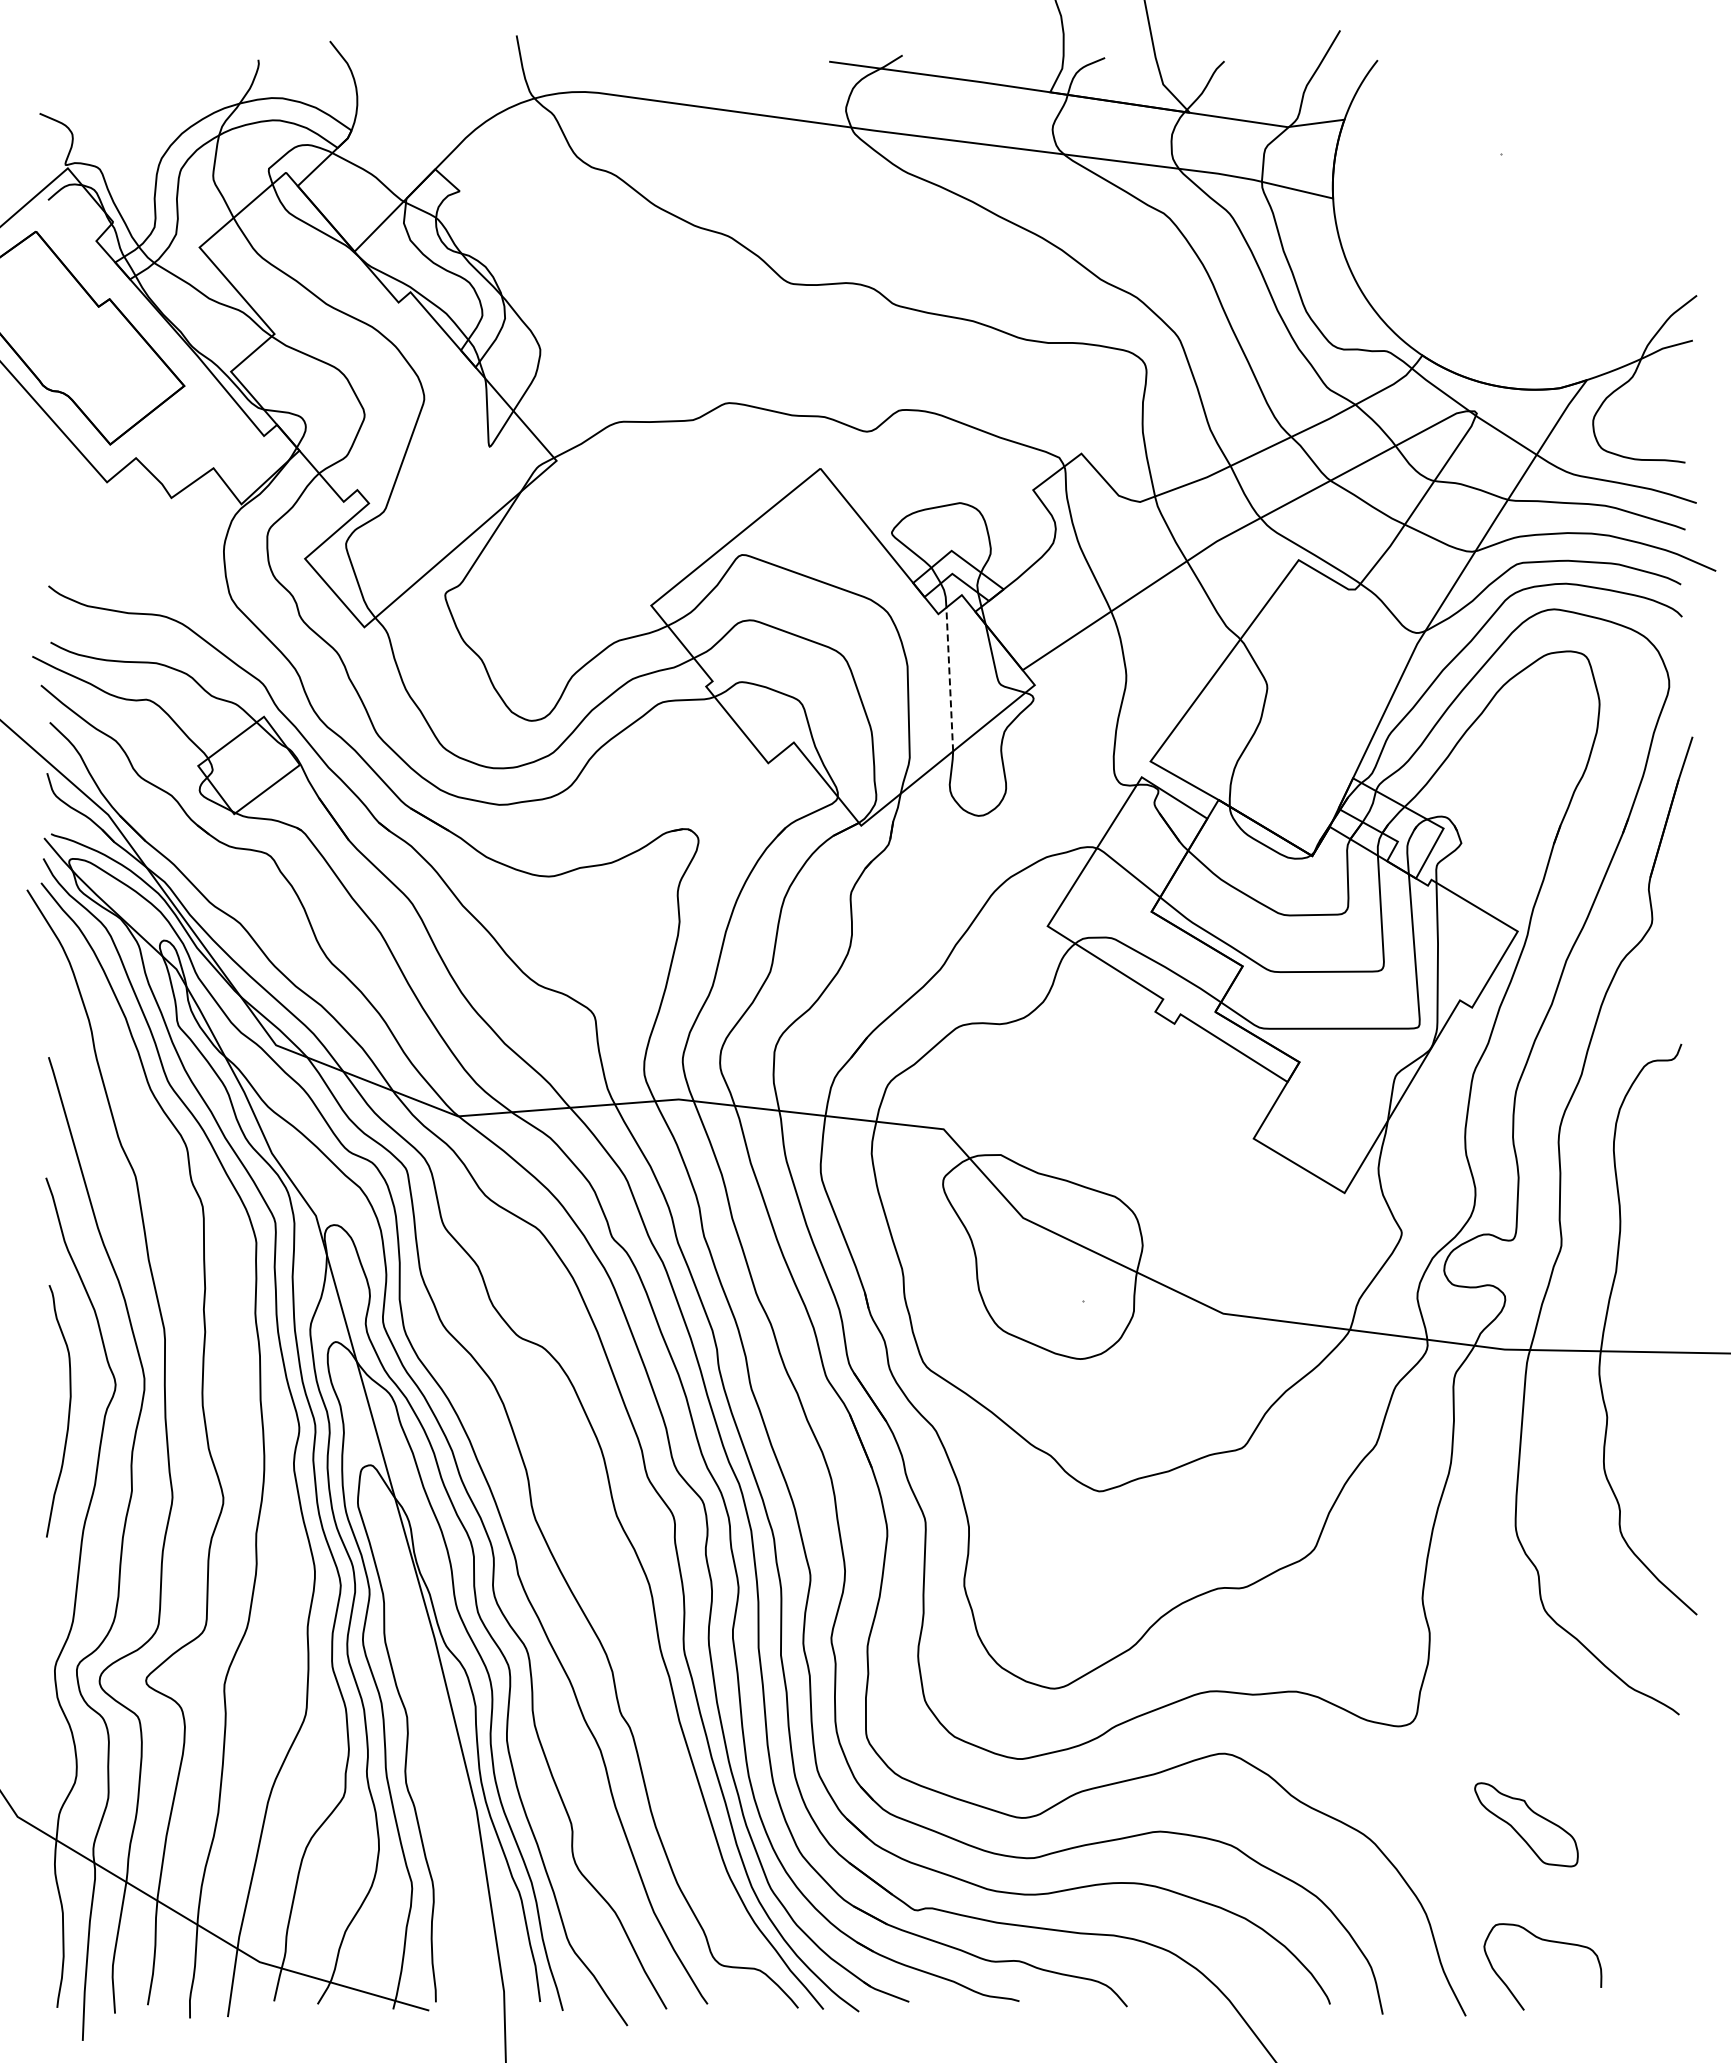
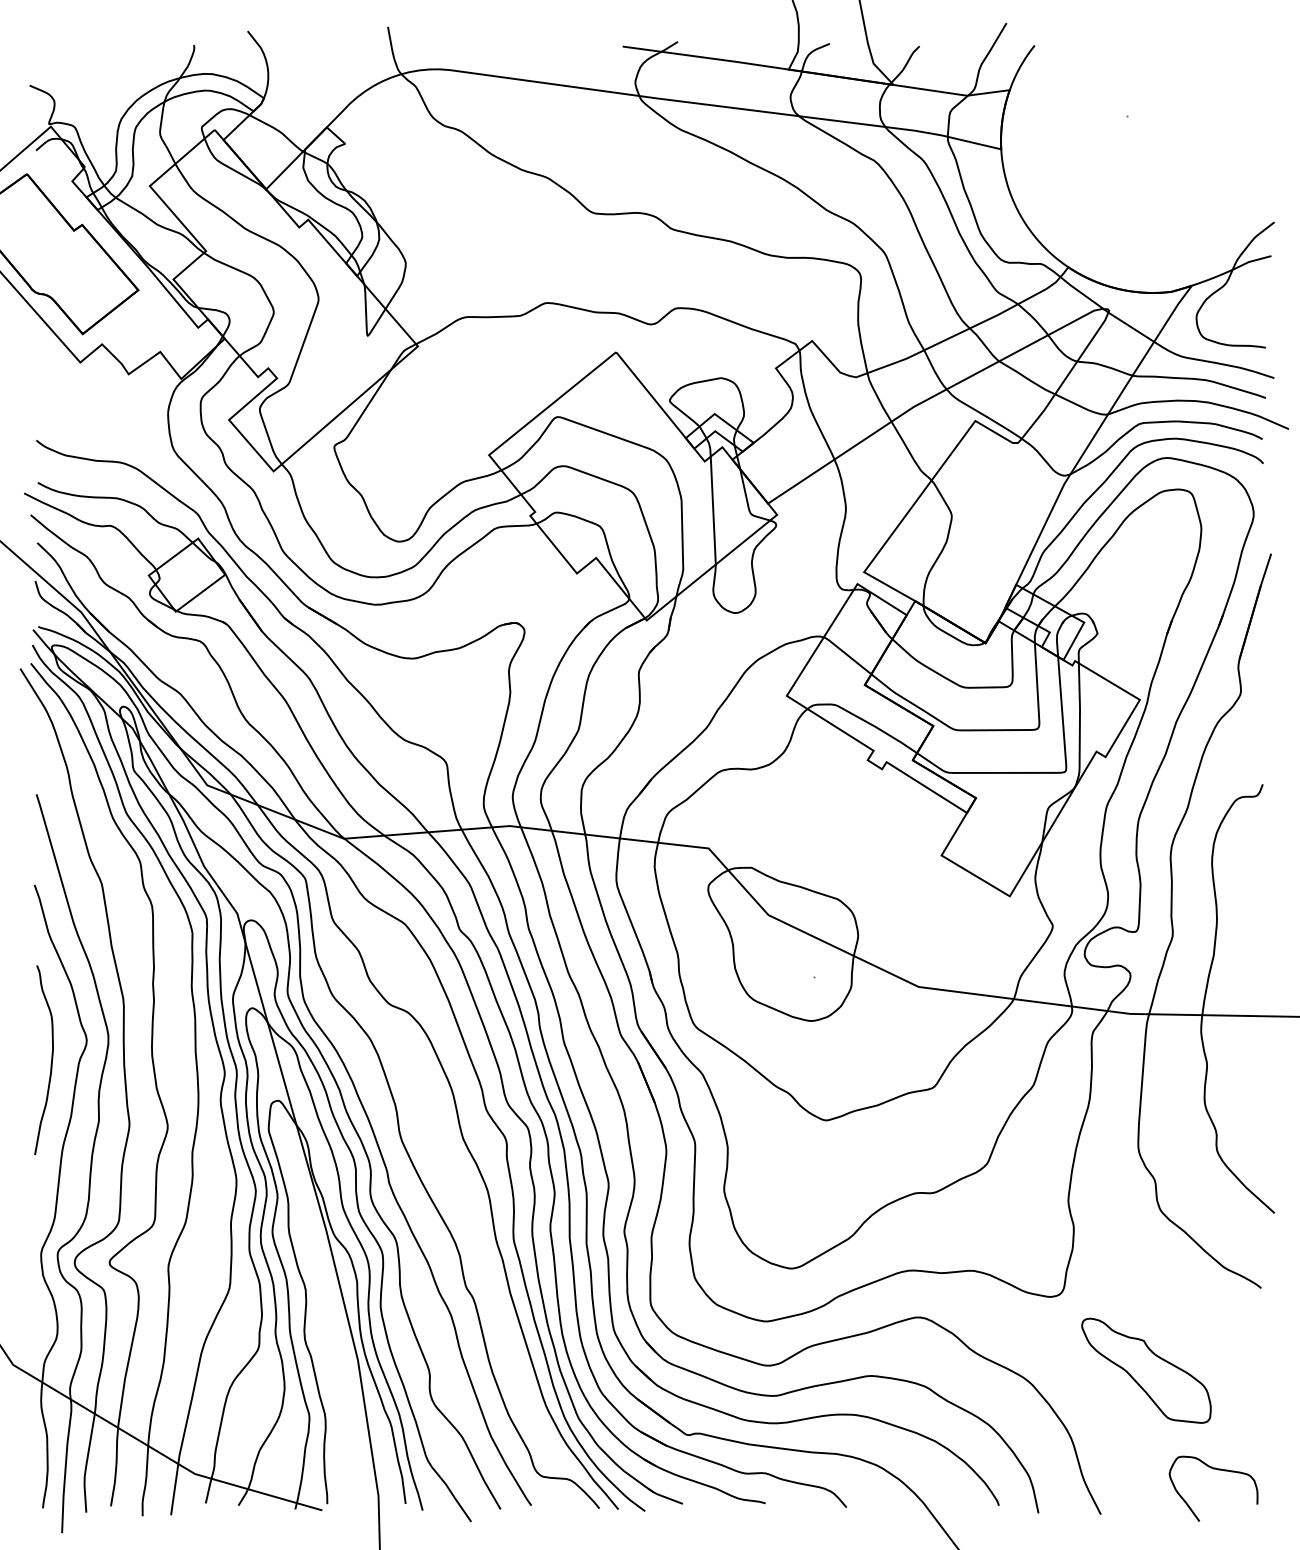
line: (949, 679) -> (713, 510), dashed -> solid
part: (1526, 1824) -> (1146, 1370), size x1.67
curve: (1545, 1941) -> (1215, 1469), moved

